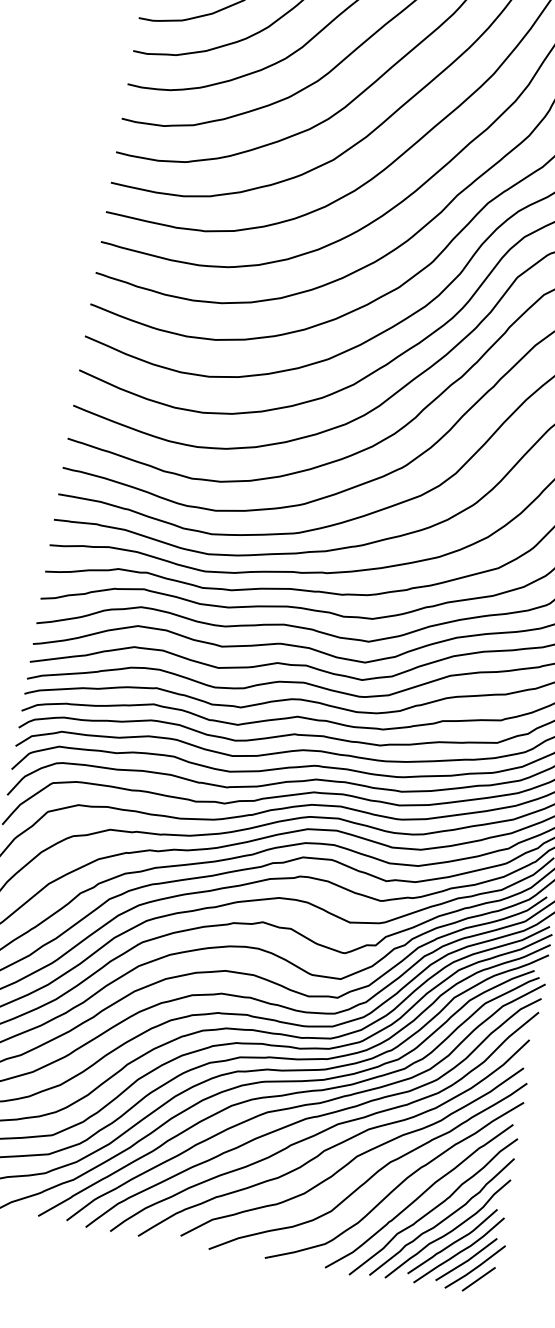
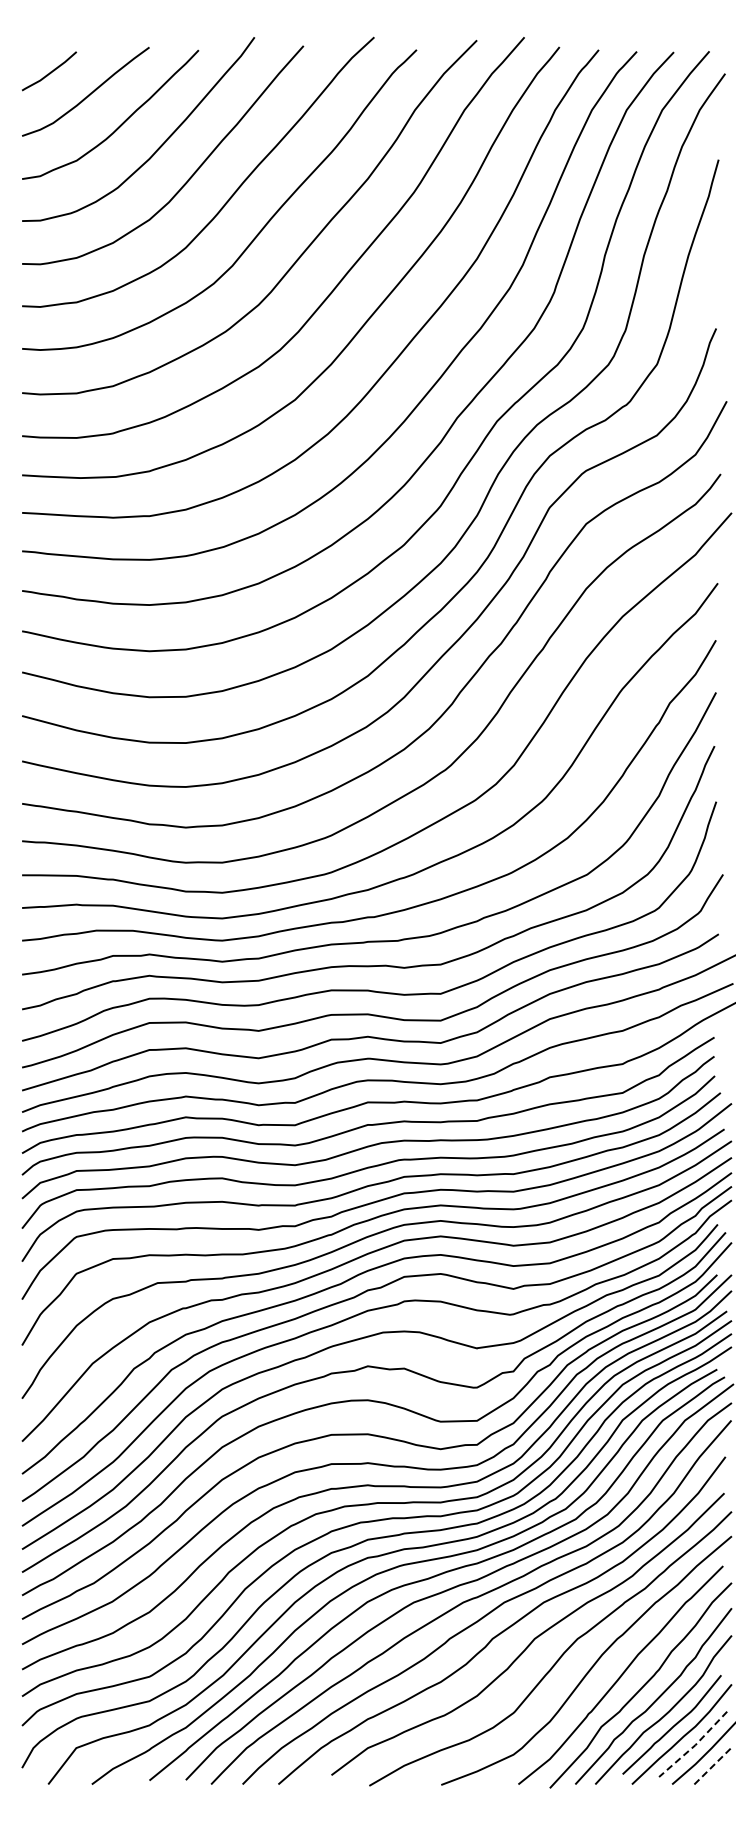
line: (467, 1260) -> (694, 1745), solid -> dashed
line: (478, 1279) -> (712, 1766), solid -> dashed

